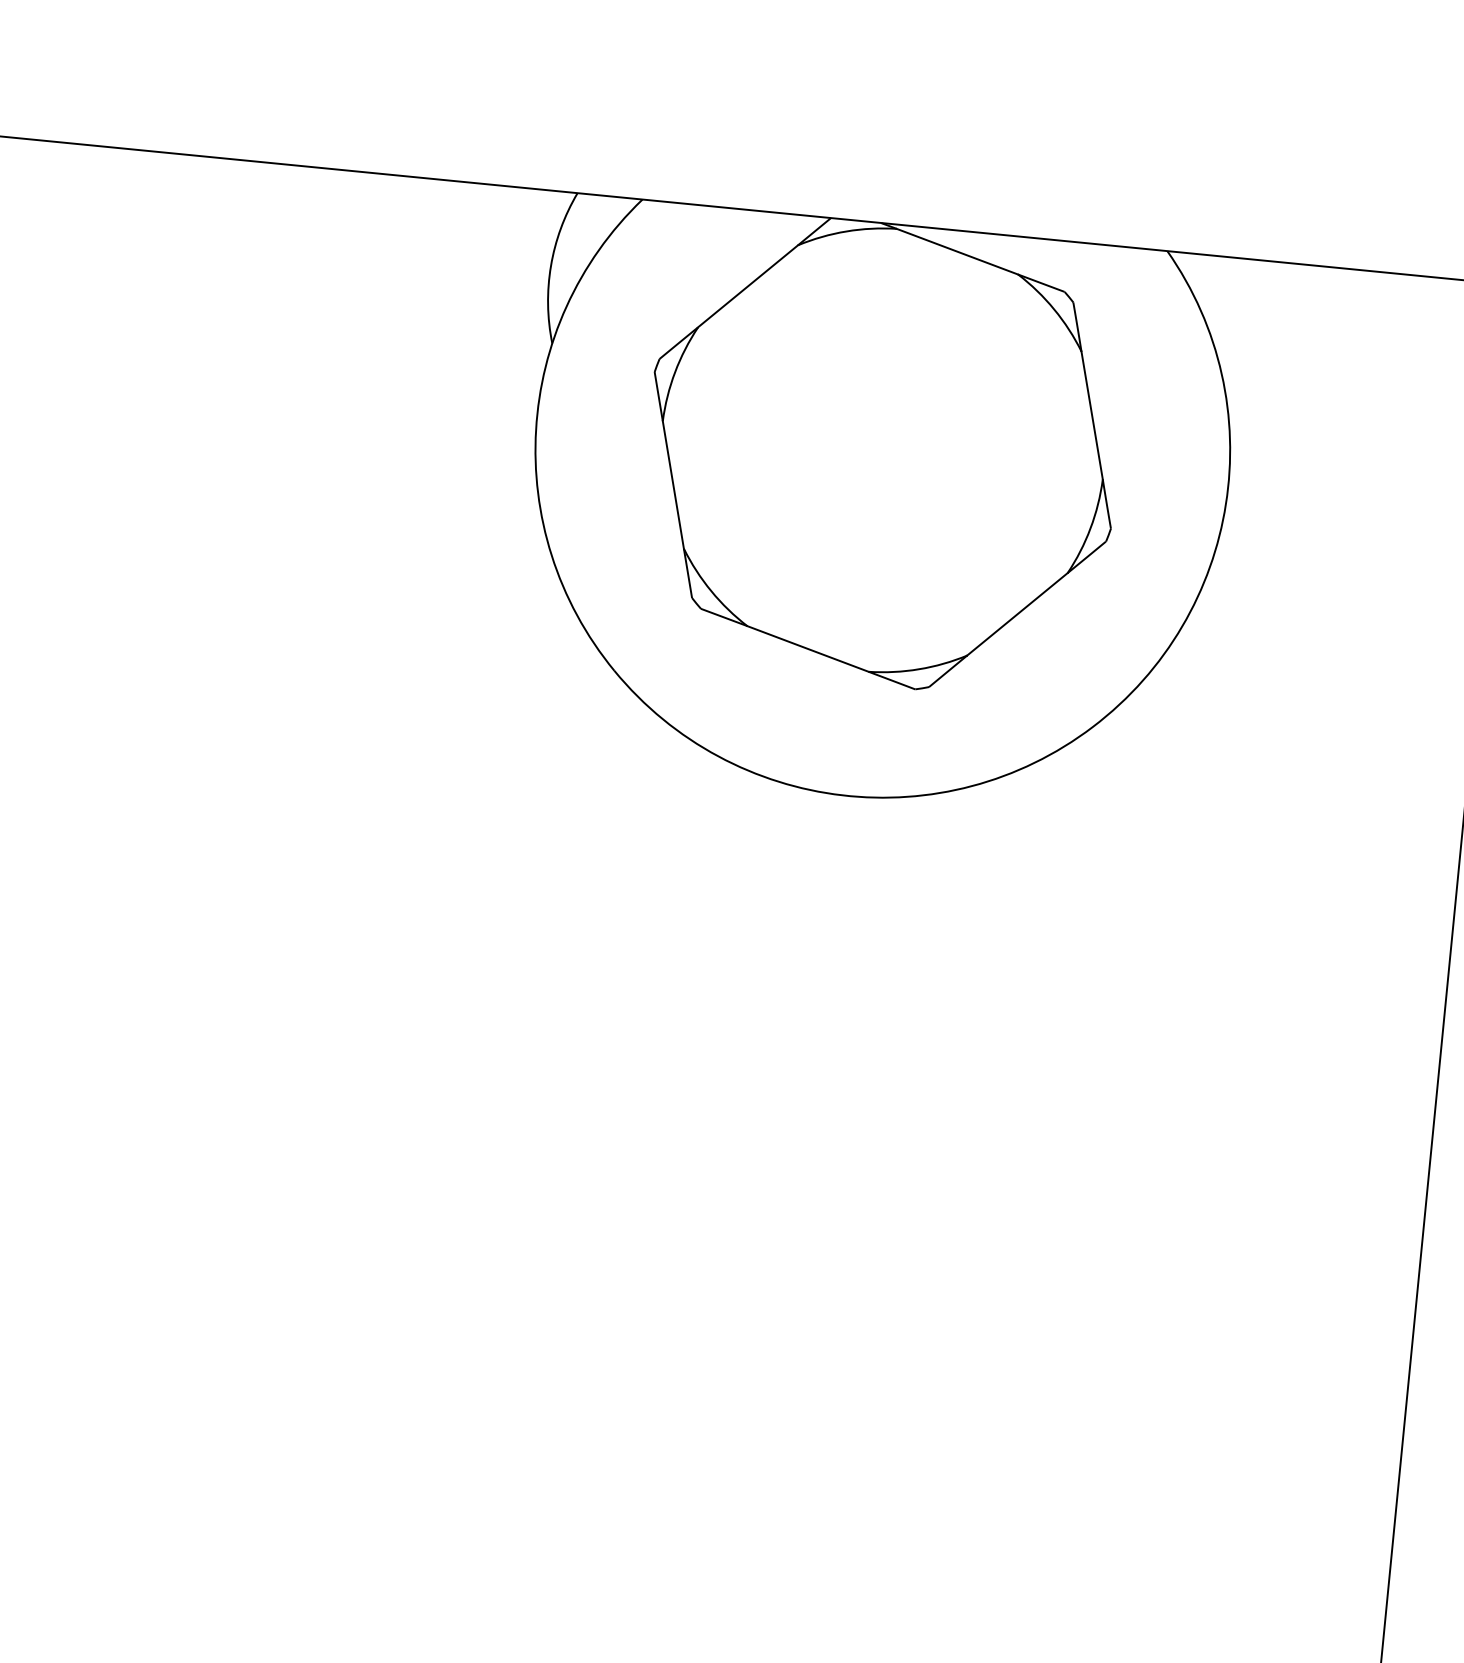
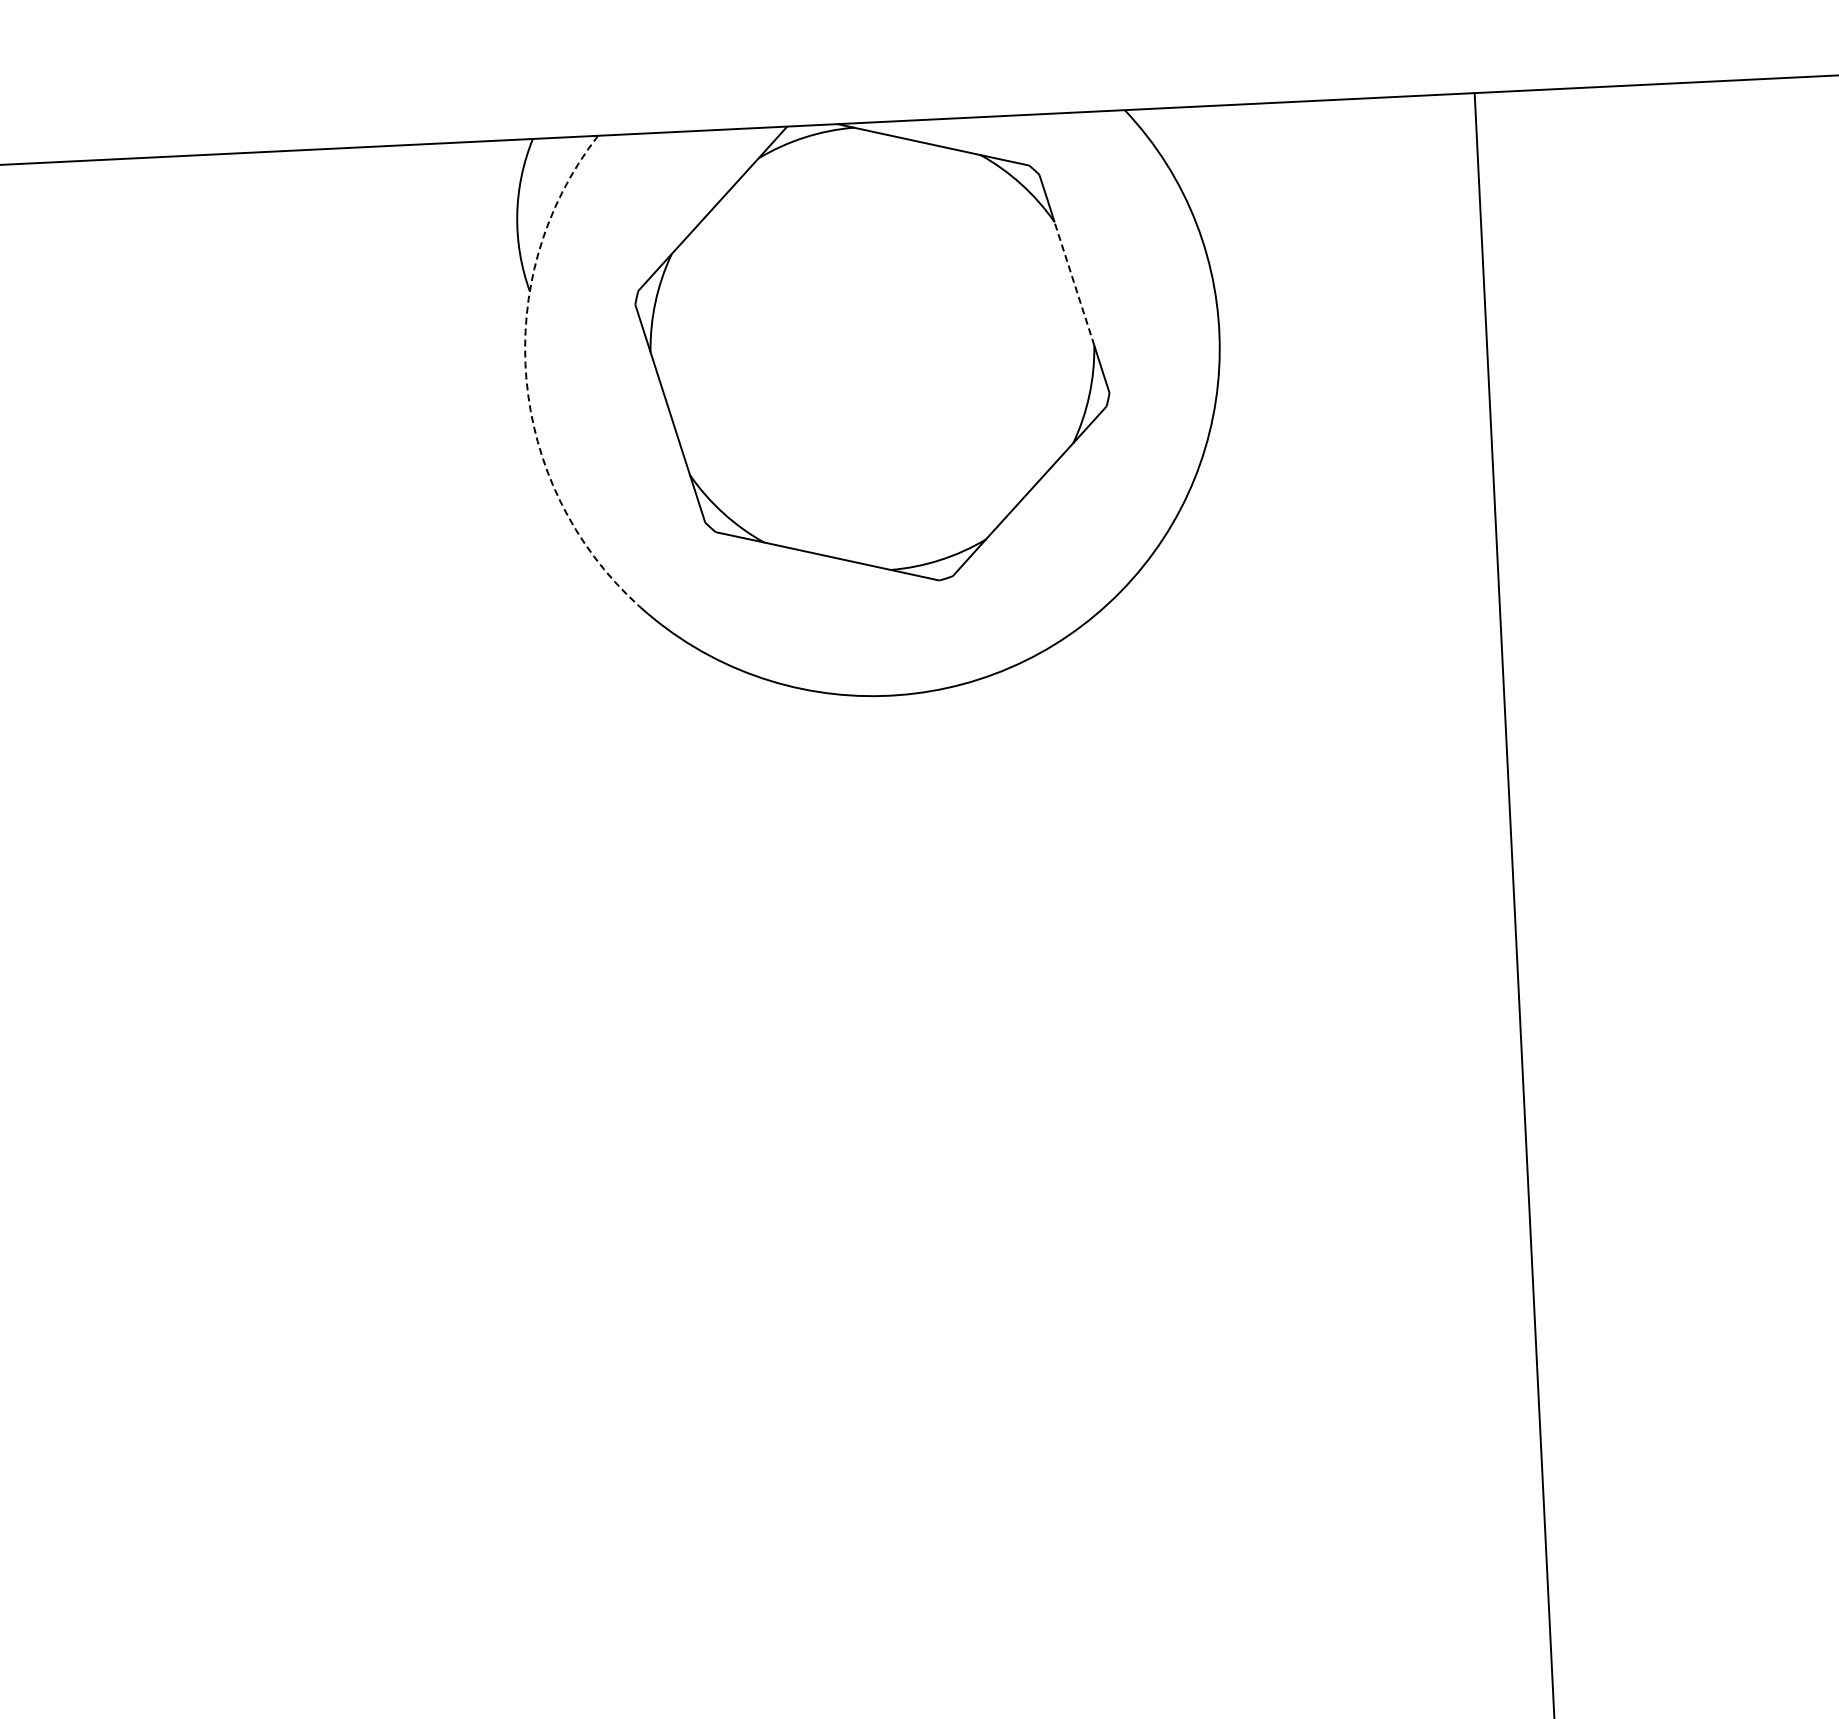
line: (1092, 415) -> (1074, 283), solid -> dashed
arc: (536, 430) -> (526, 379), solid -> dashed

